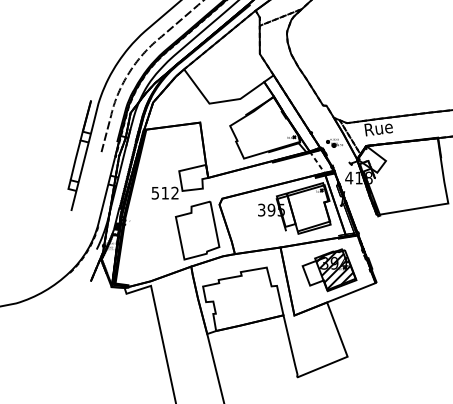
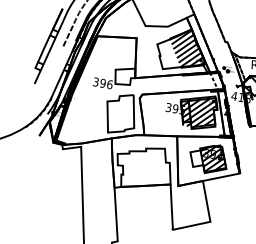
hatch: (272, 124) -> (187, 48), added
text: (165, 192) -> (103, 82), 512 -> 396
hatch: (303, 209) -> (198, 112), added

